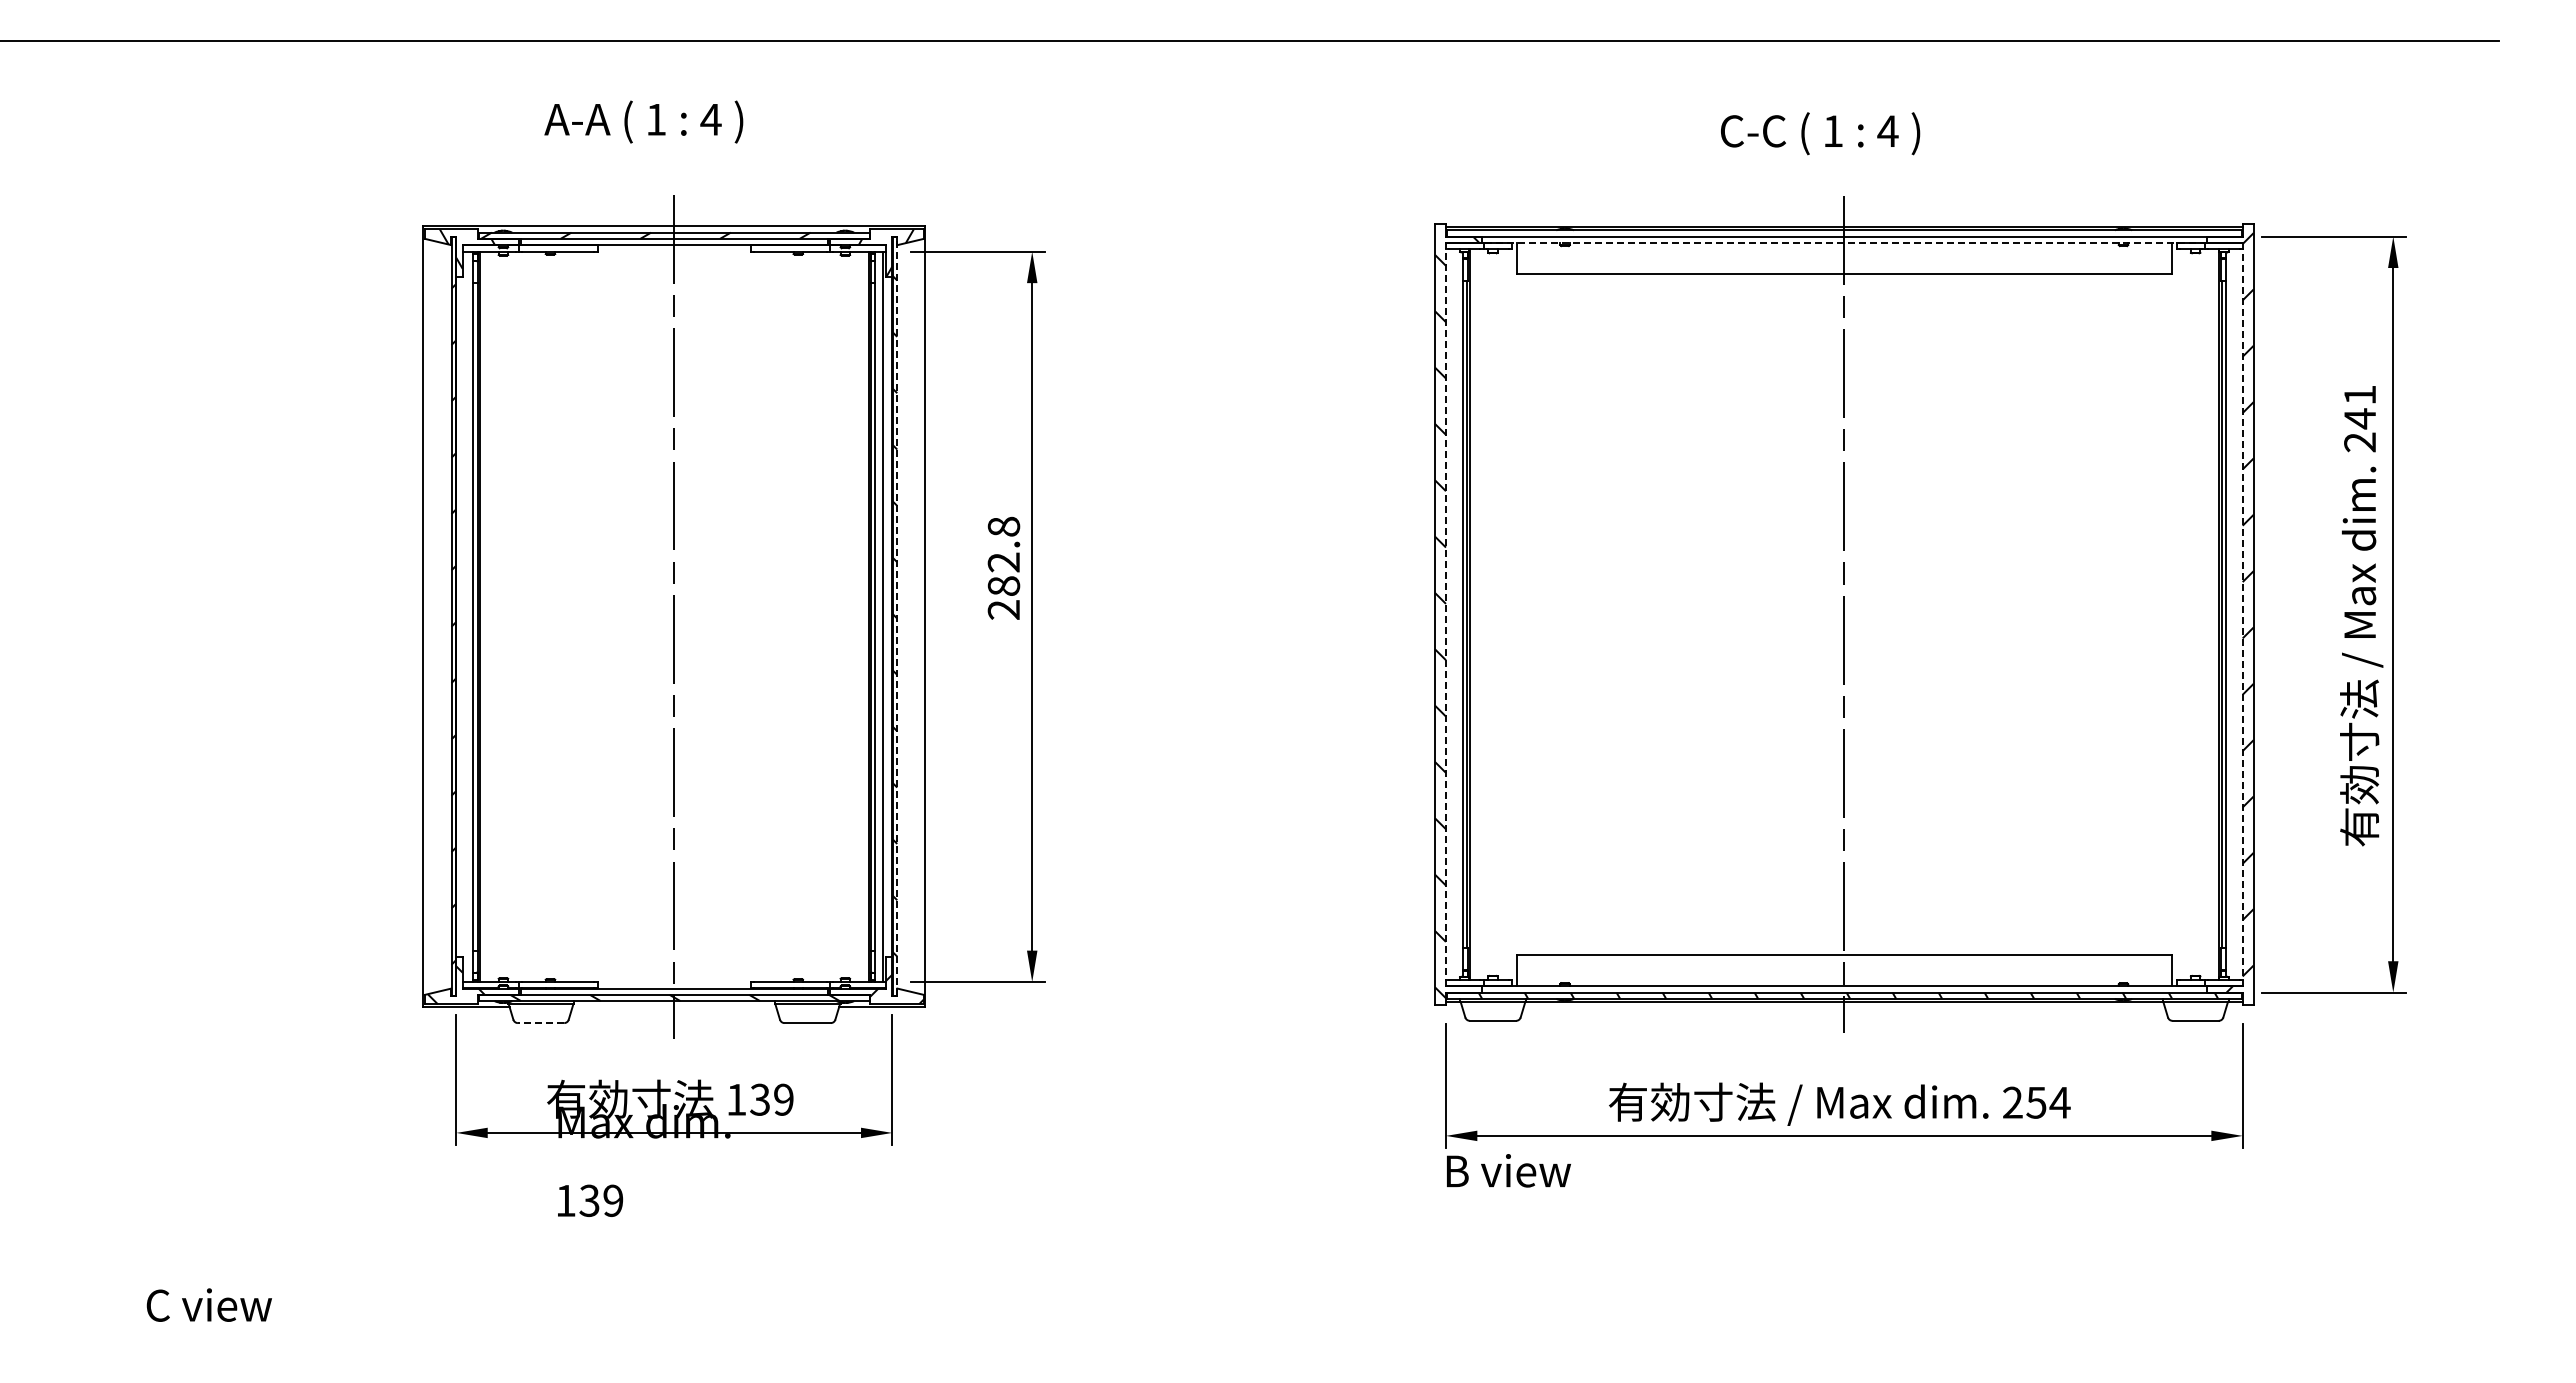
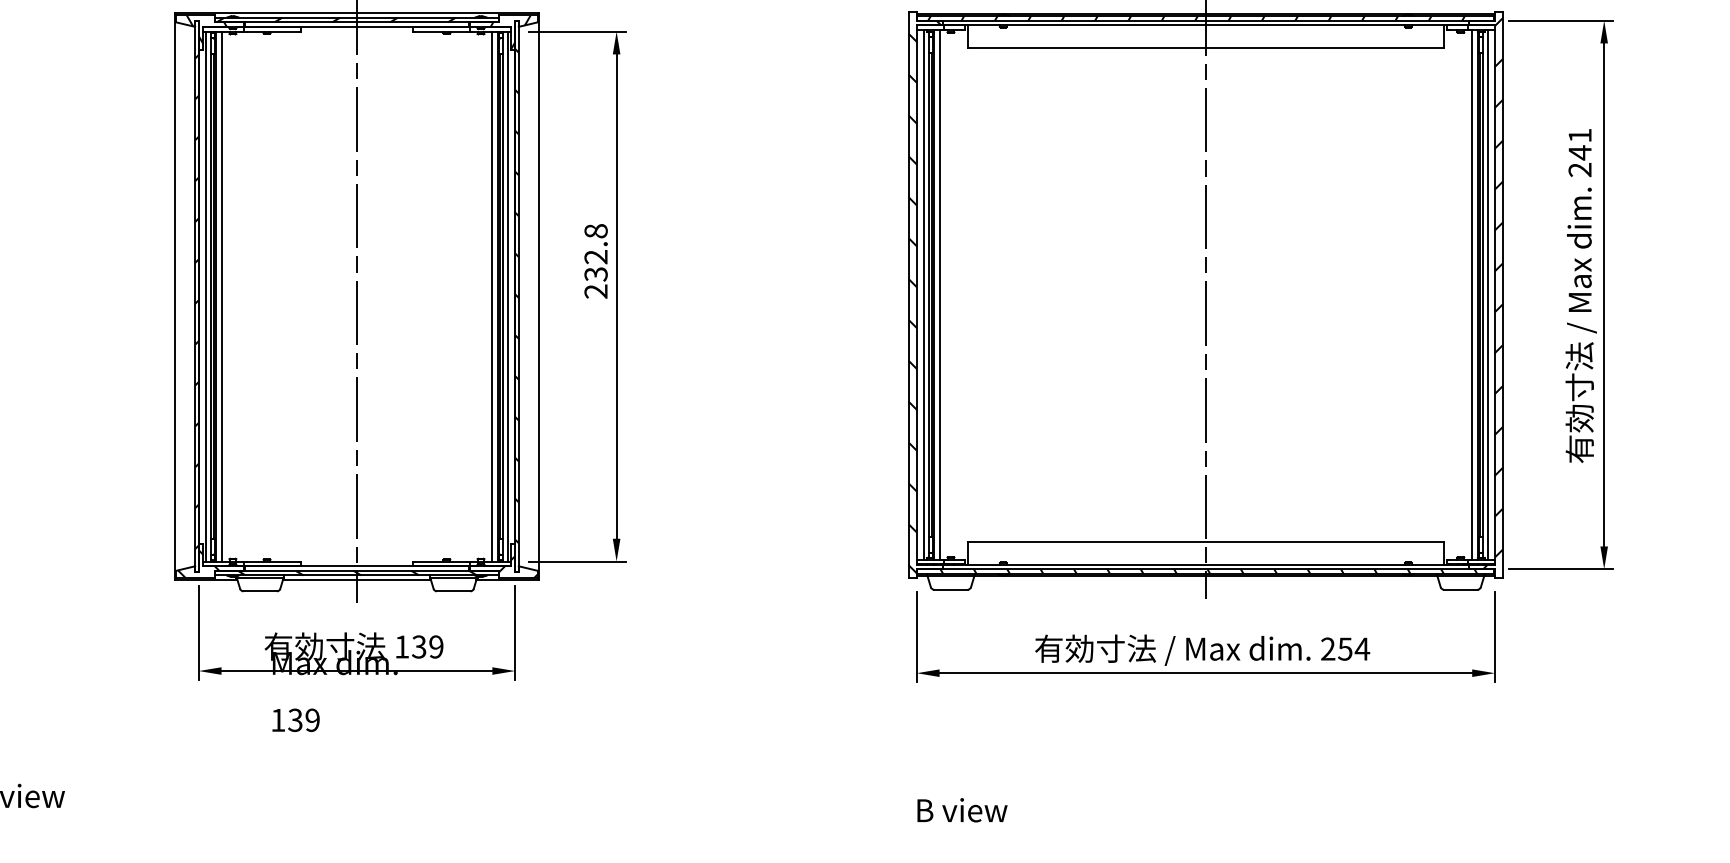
hatch: (1831, 233) -> (1196, 18), added
line: (1843, 242) -> (1205, 24), dashed -> solid
text: (1003, 586) -> (595, 274), 282.8 -> 232.8
line: (1445, 614) -> (916, 294), dashed -> solid
line: (1455, 614) -> (923, 294), added
line: (1477, 614) -> (939, 294), added
line: (2211, 614) -> (1472, 294), added
line: (2233, 614) -> (1488, 294), added
line: (2242, 614) -> (1494, 294), dashed -> solid
line: (465, 616) -> (205, 296), added
line: (487, 616) -> (221, 296), added
line: (861, 616) -> (492, 296), added
line: (897, 616) -> (518, 296), dashed -> solid
line: (674, 1007) -> (357, 580), added
line: (540, 1023) -> (259, 591), dashed -> solid
text: (1508, 1170) -> (962, 810), moved

